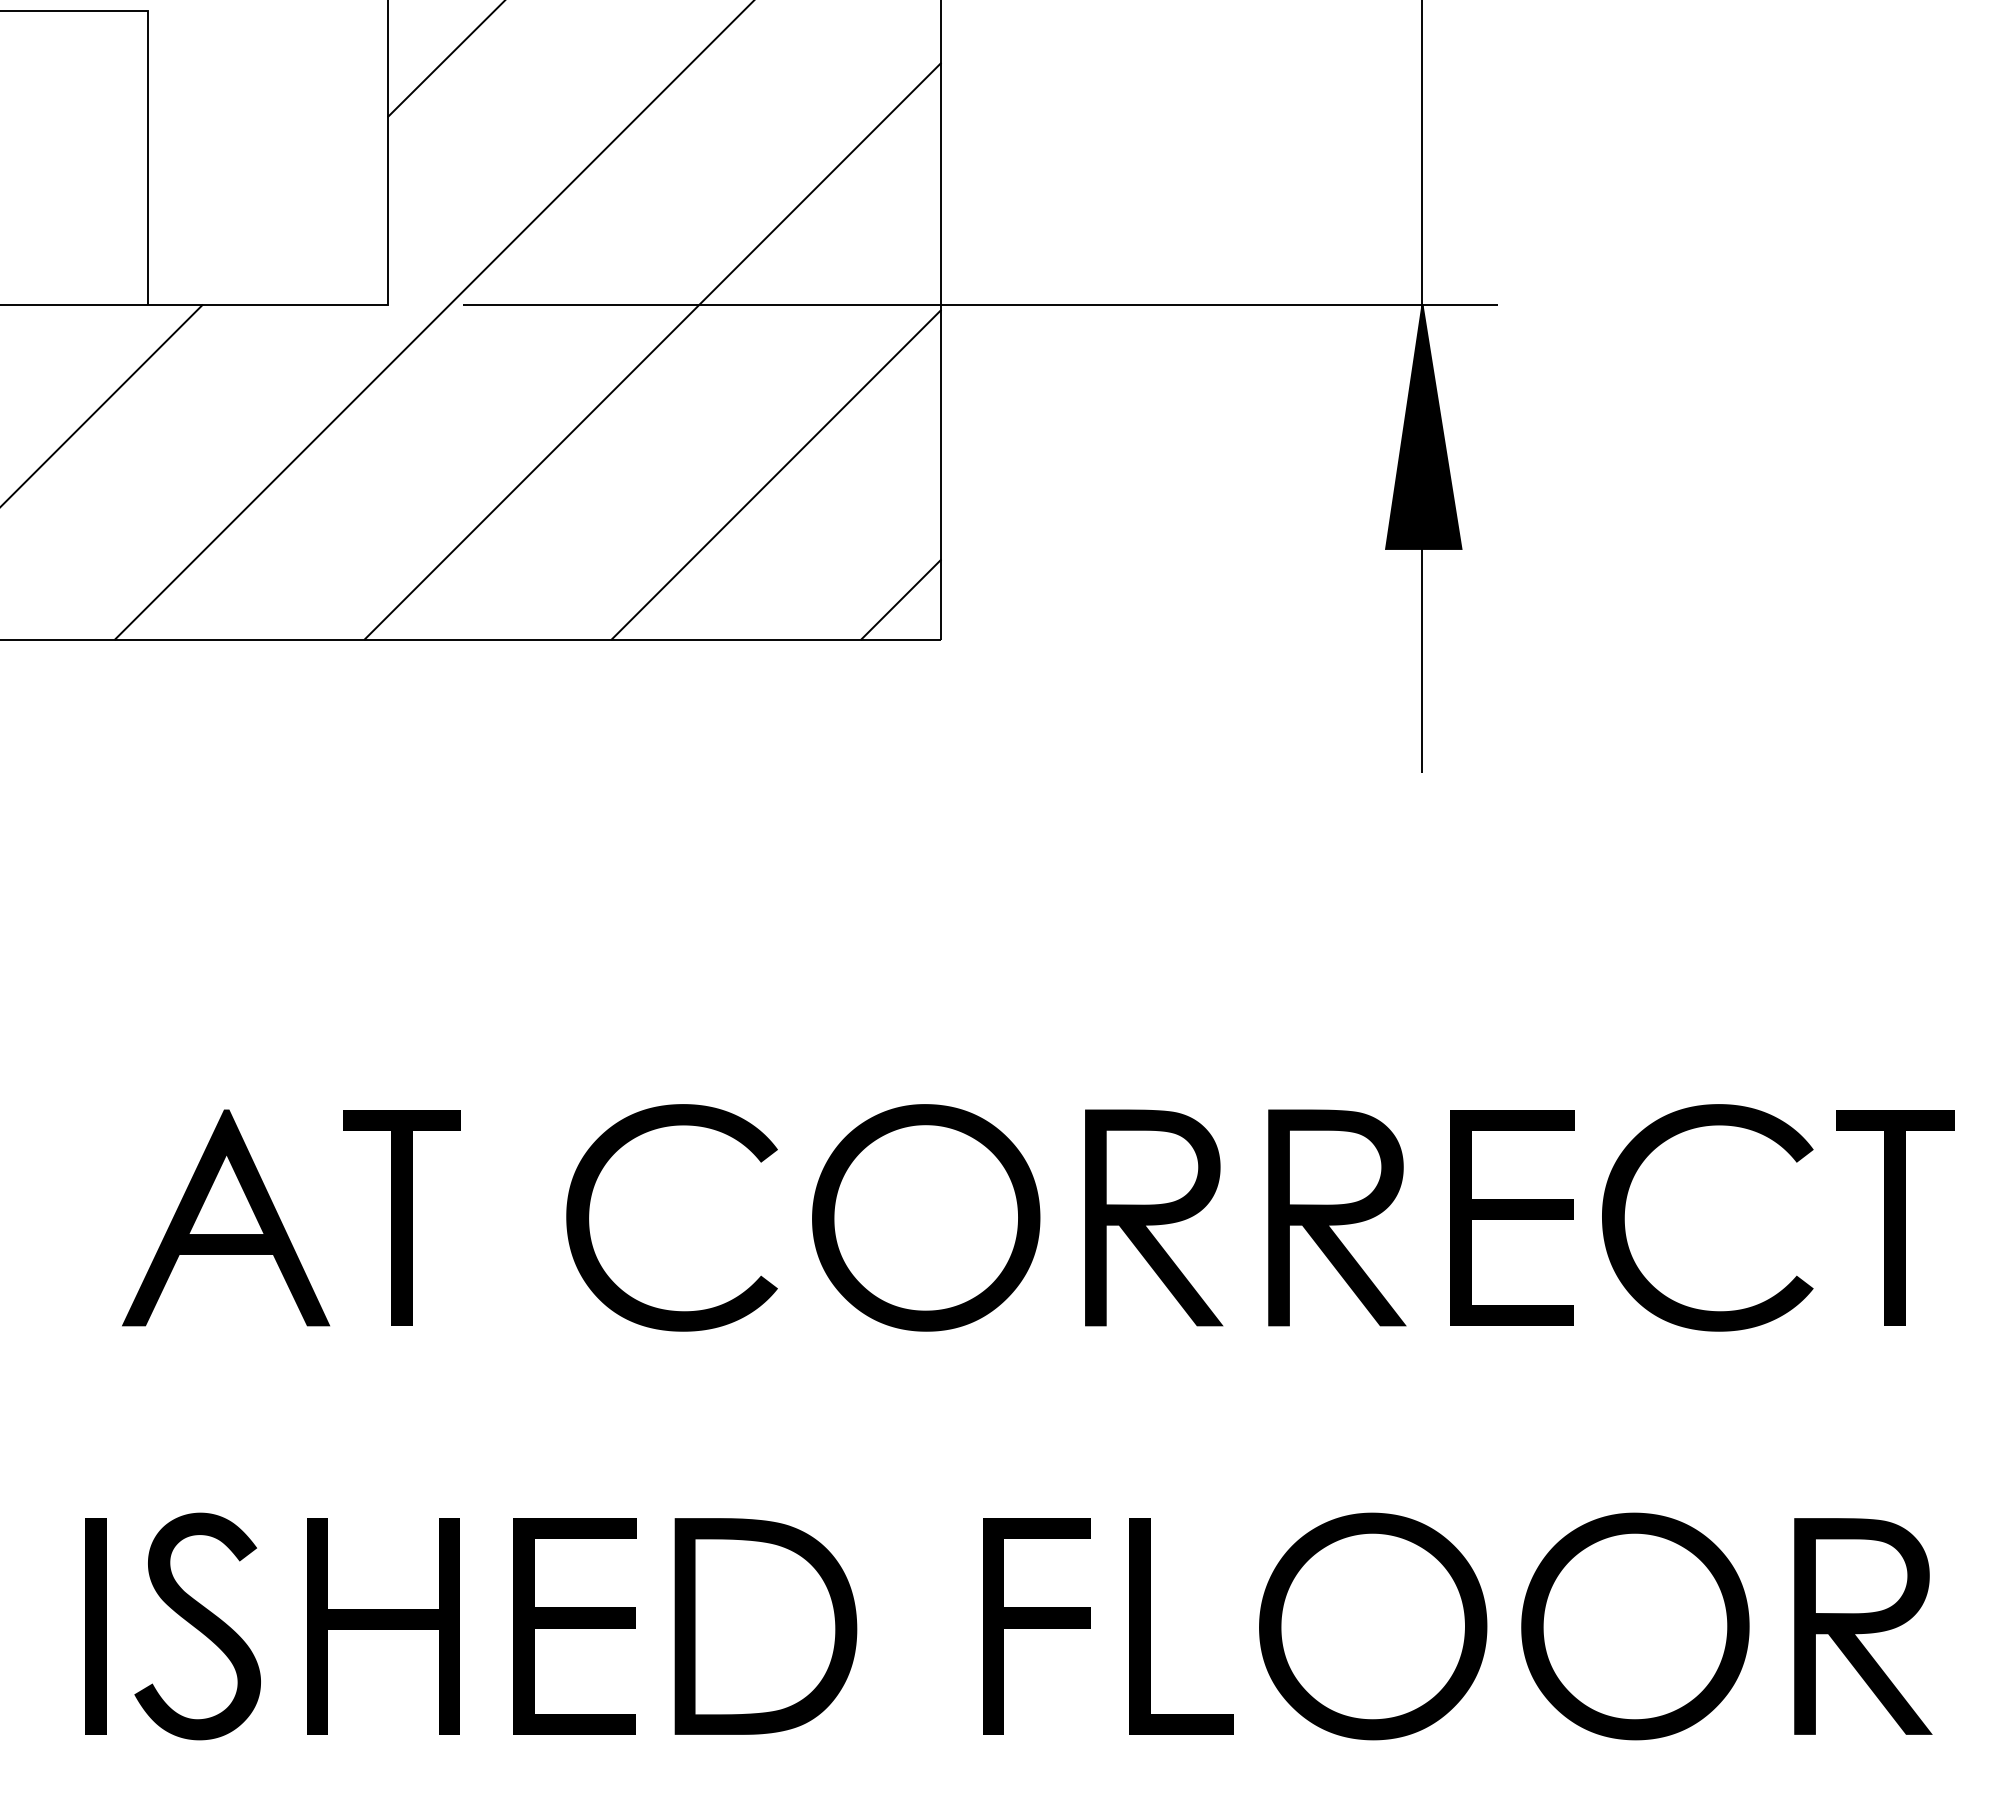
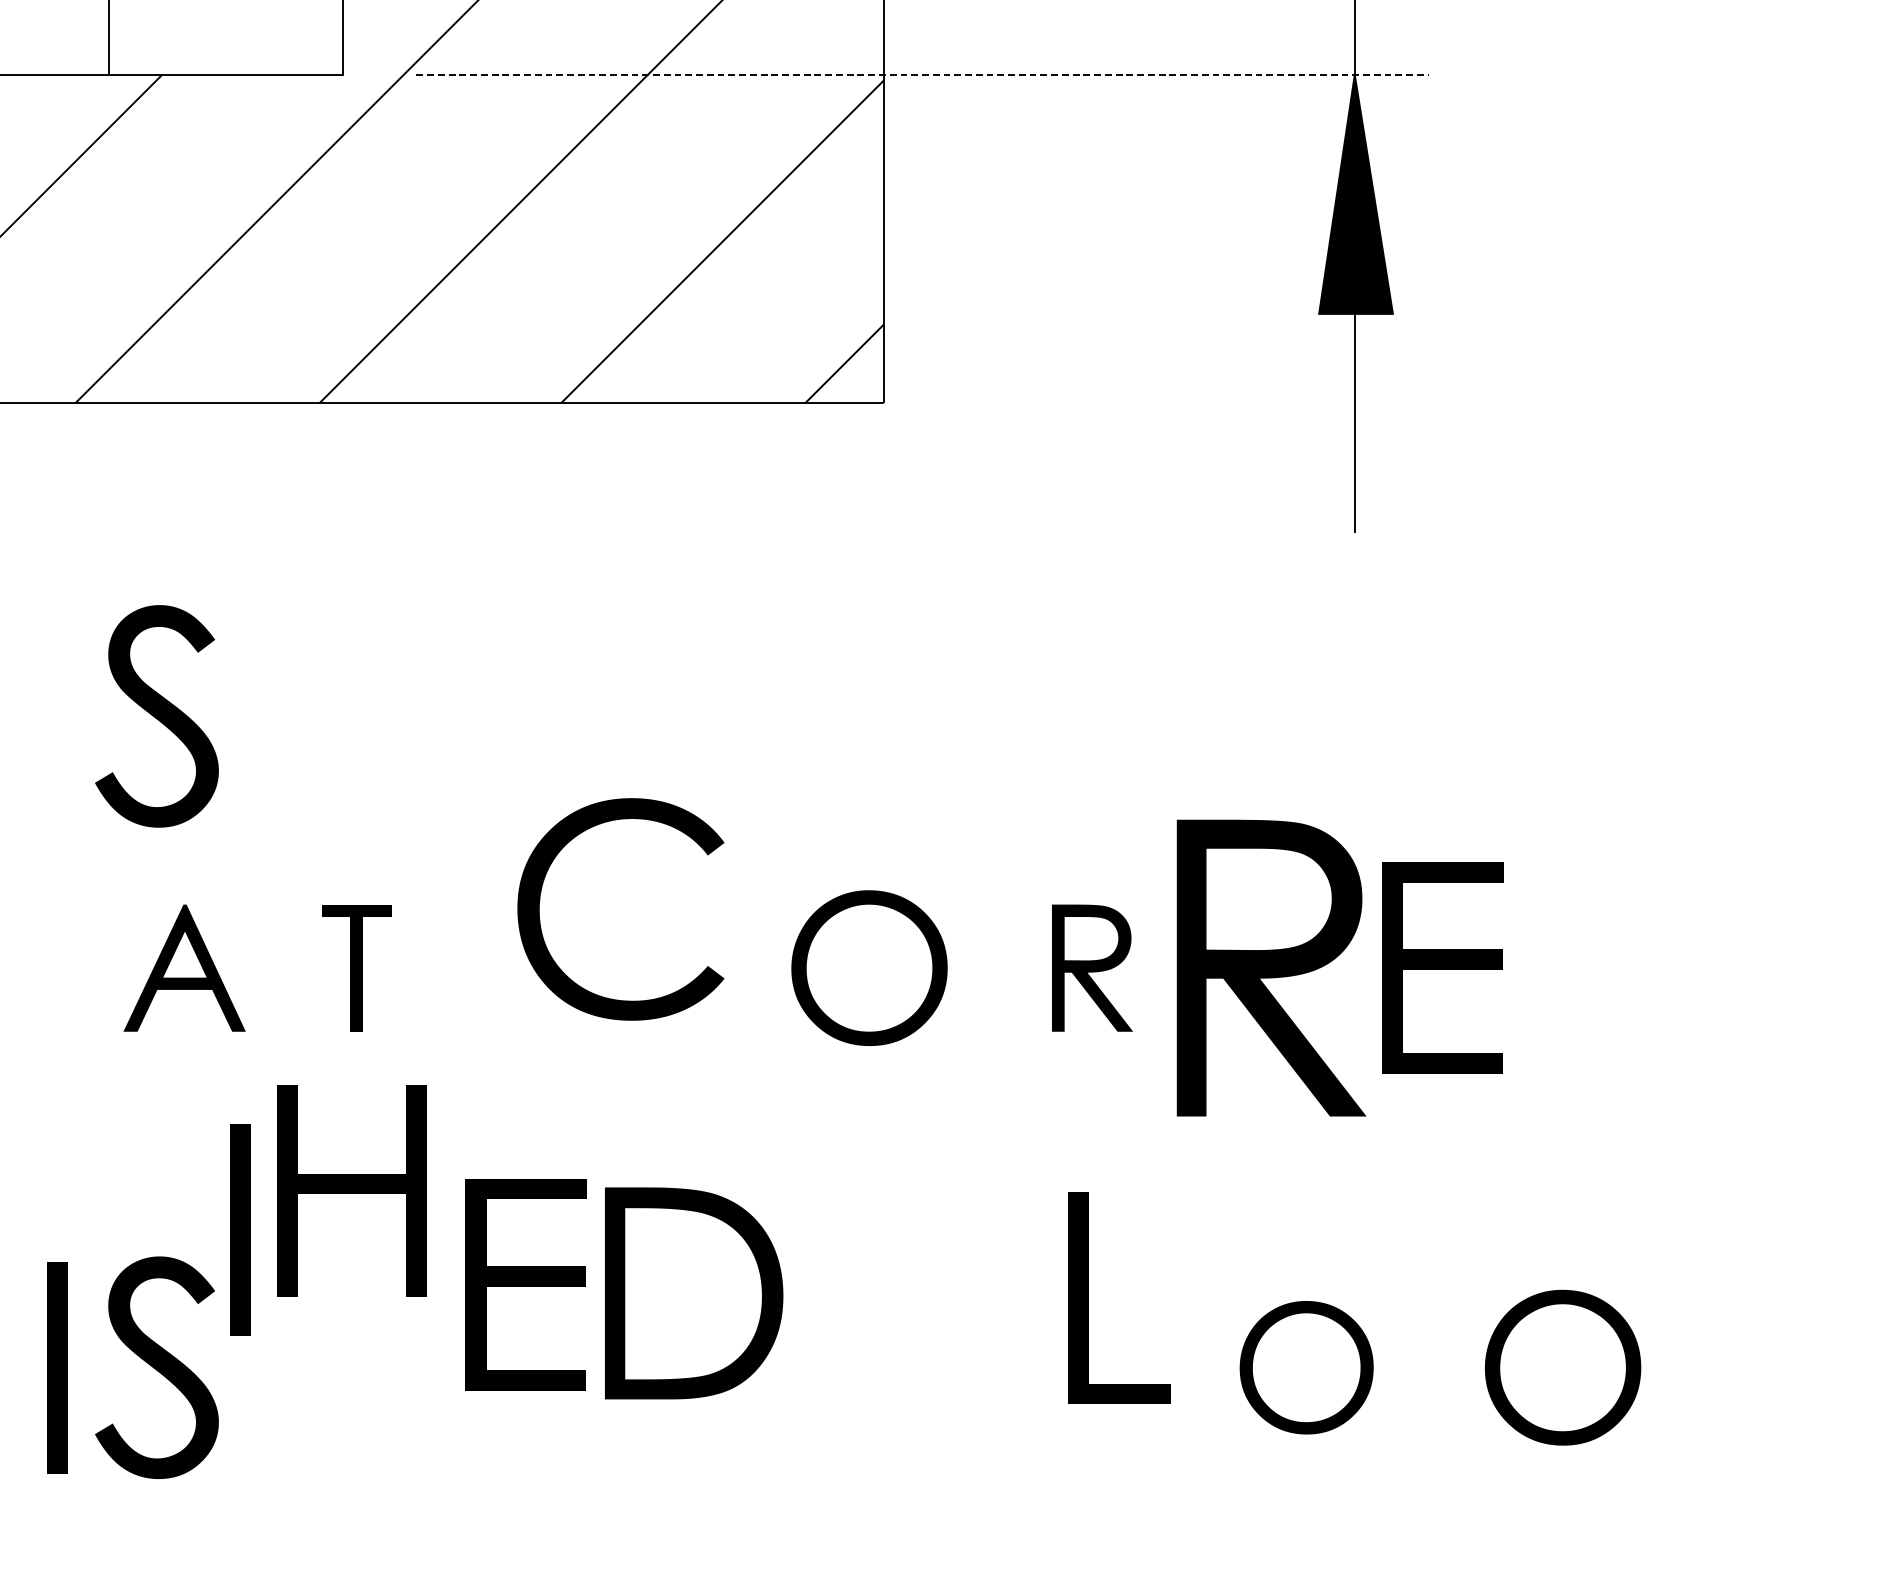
line: (980, 304) -> (922, 74), solid -> dashed
part: (197, 960) -> (156, 716), added
part: (589, 1216) -> (540, 908), moved
part: (225, 1217) -> (184, 967), size x0.6
part: (401, 1217) -> (356, 967), size x0.6
part: (926, 1217) -> (869, 967), size x0.7
part: (1154, 1217) -> (1092, 967), size x0.6
part: (1337, 1217) -> (1271, 967), size x1.4
fill: (1707, 1217) -> (1633, 967), removed
part: (1895, 1217) -> (1817, 967), removed
part: (282, 1485) -> (239, 1229), added
part: (383, 1626) -> (352, 1190), moved
part: (574, 1626) -> (525, 1284), moved
part: (765, 1626) -> (693, 1293), moved
fill: (1036, 1626) -> (977, 1367), removed
part: (1150, 1626) -> (1088, 1298), moved
part: (1373, 1626) -> (1306, 1367), size x0.6
part: (1635, 1626) -> (1563, 1367), size x0.7
part: (1863, 1626) -> (1786, 1367), removed

